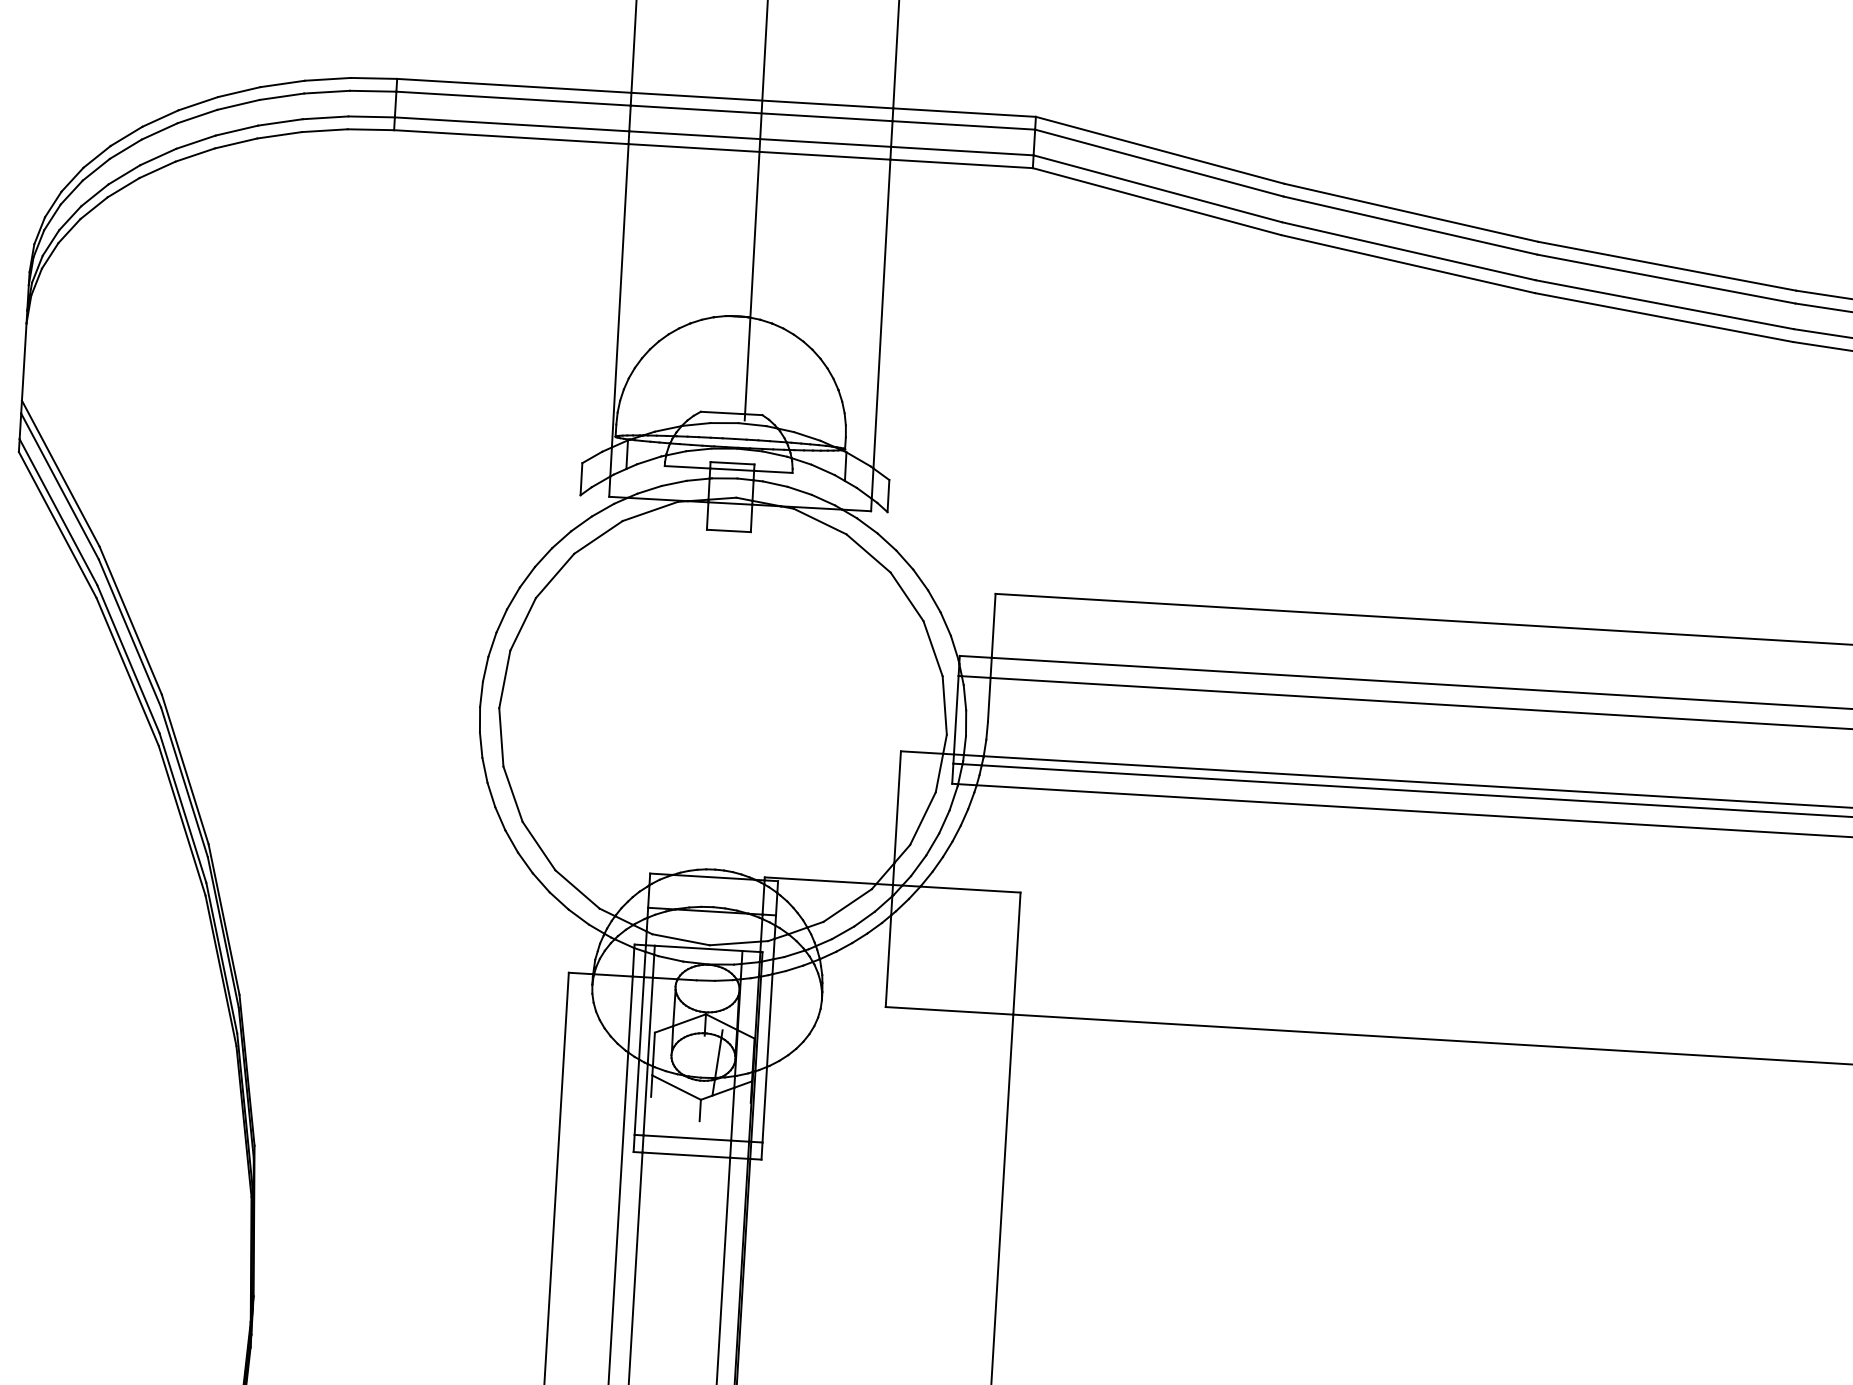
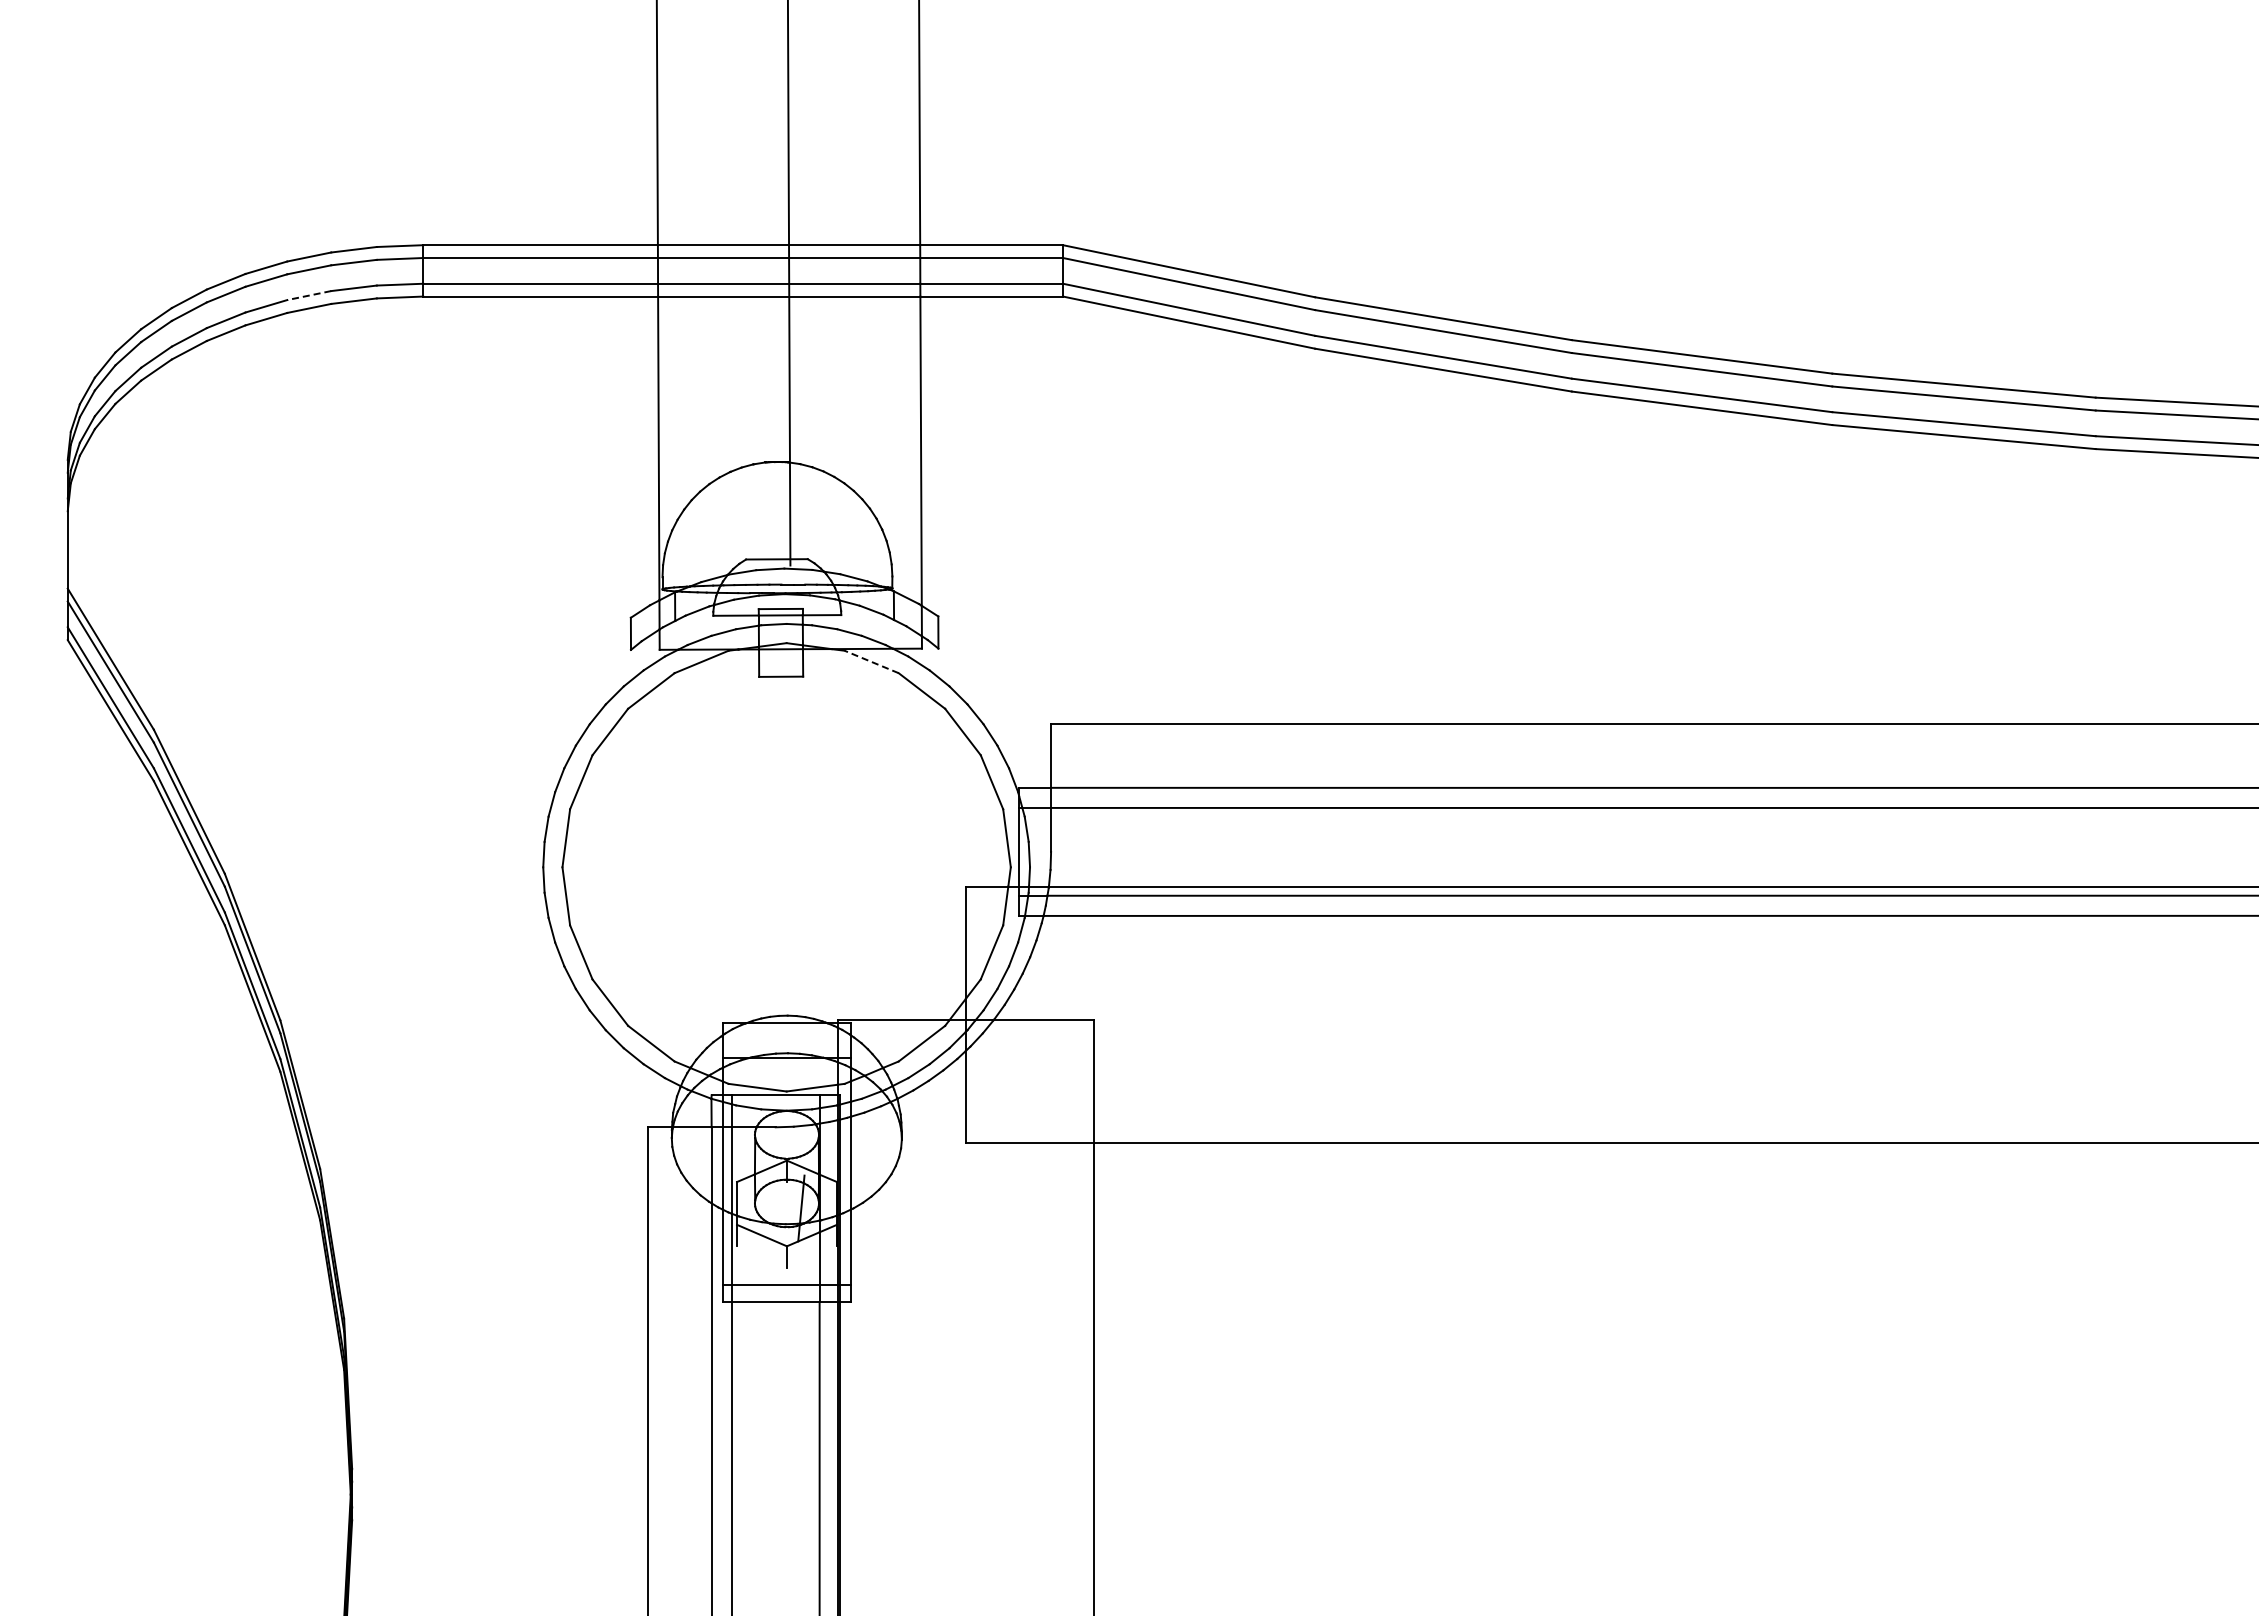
line: (279, 122) -> (308, 295), solid -> dashed
line: (819, 521) -> (871, 661), solid -> dashed

